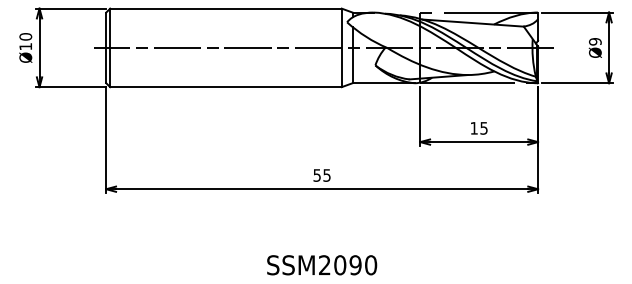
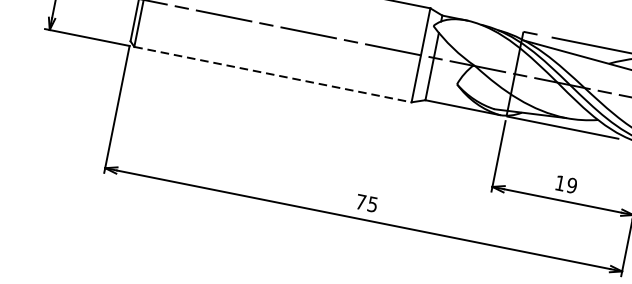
line: (225, 87) -> (272, 74), solid -> dashed
text: (483, 128) -> (571, 185), 15 -> 19
text: (316, 175) -> (360, 202), 55 -> 75

